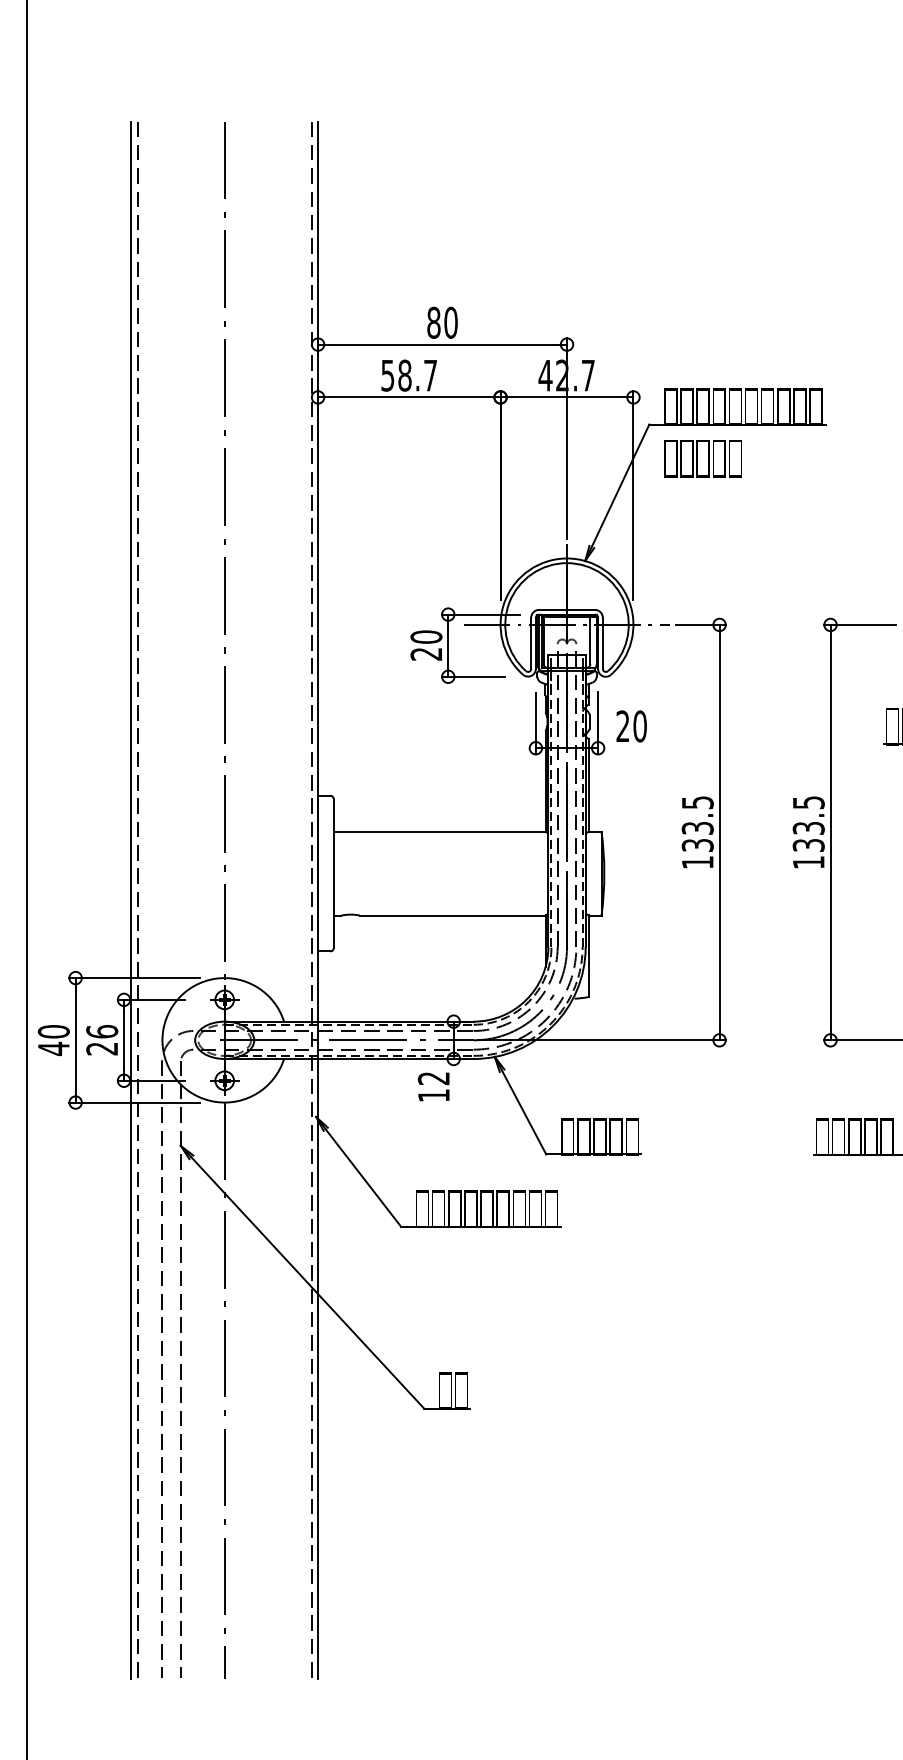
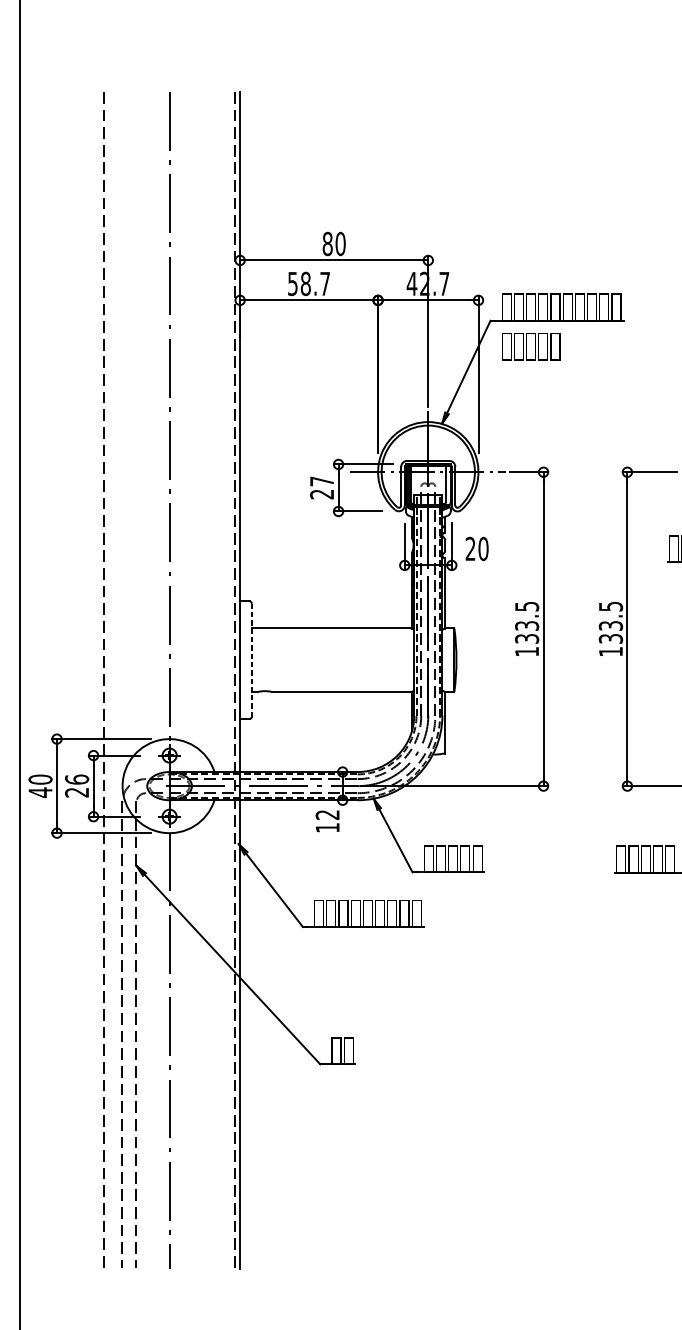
text: (426, 636) -> (322, 481), 20 -> 27
line: (333, 873) -> (251, 660), solid -> dashed
line: (131, 900) -> (99, 680), removed

